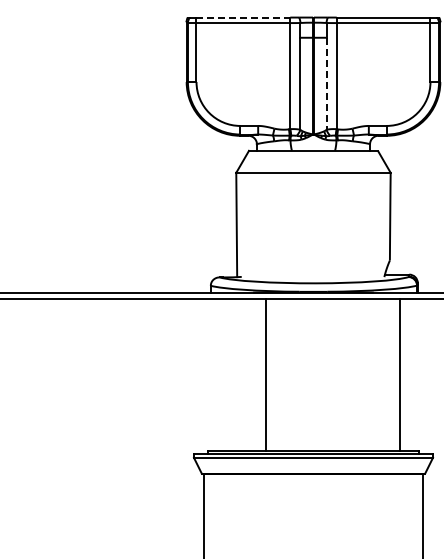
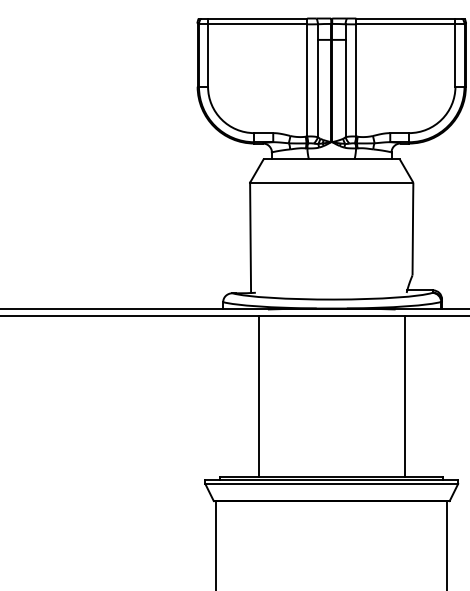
line: (243, 17) -> (257, 18), dashed -> solid
line: (326, 84) -> (345, 89), dashed -> solid
line: (265, 375) -> (258, 397), moved
line: (400, 375) -> (404, 397), moved

